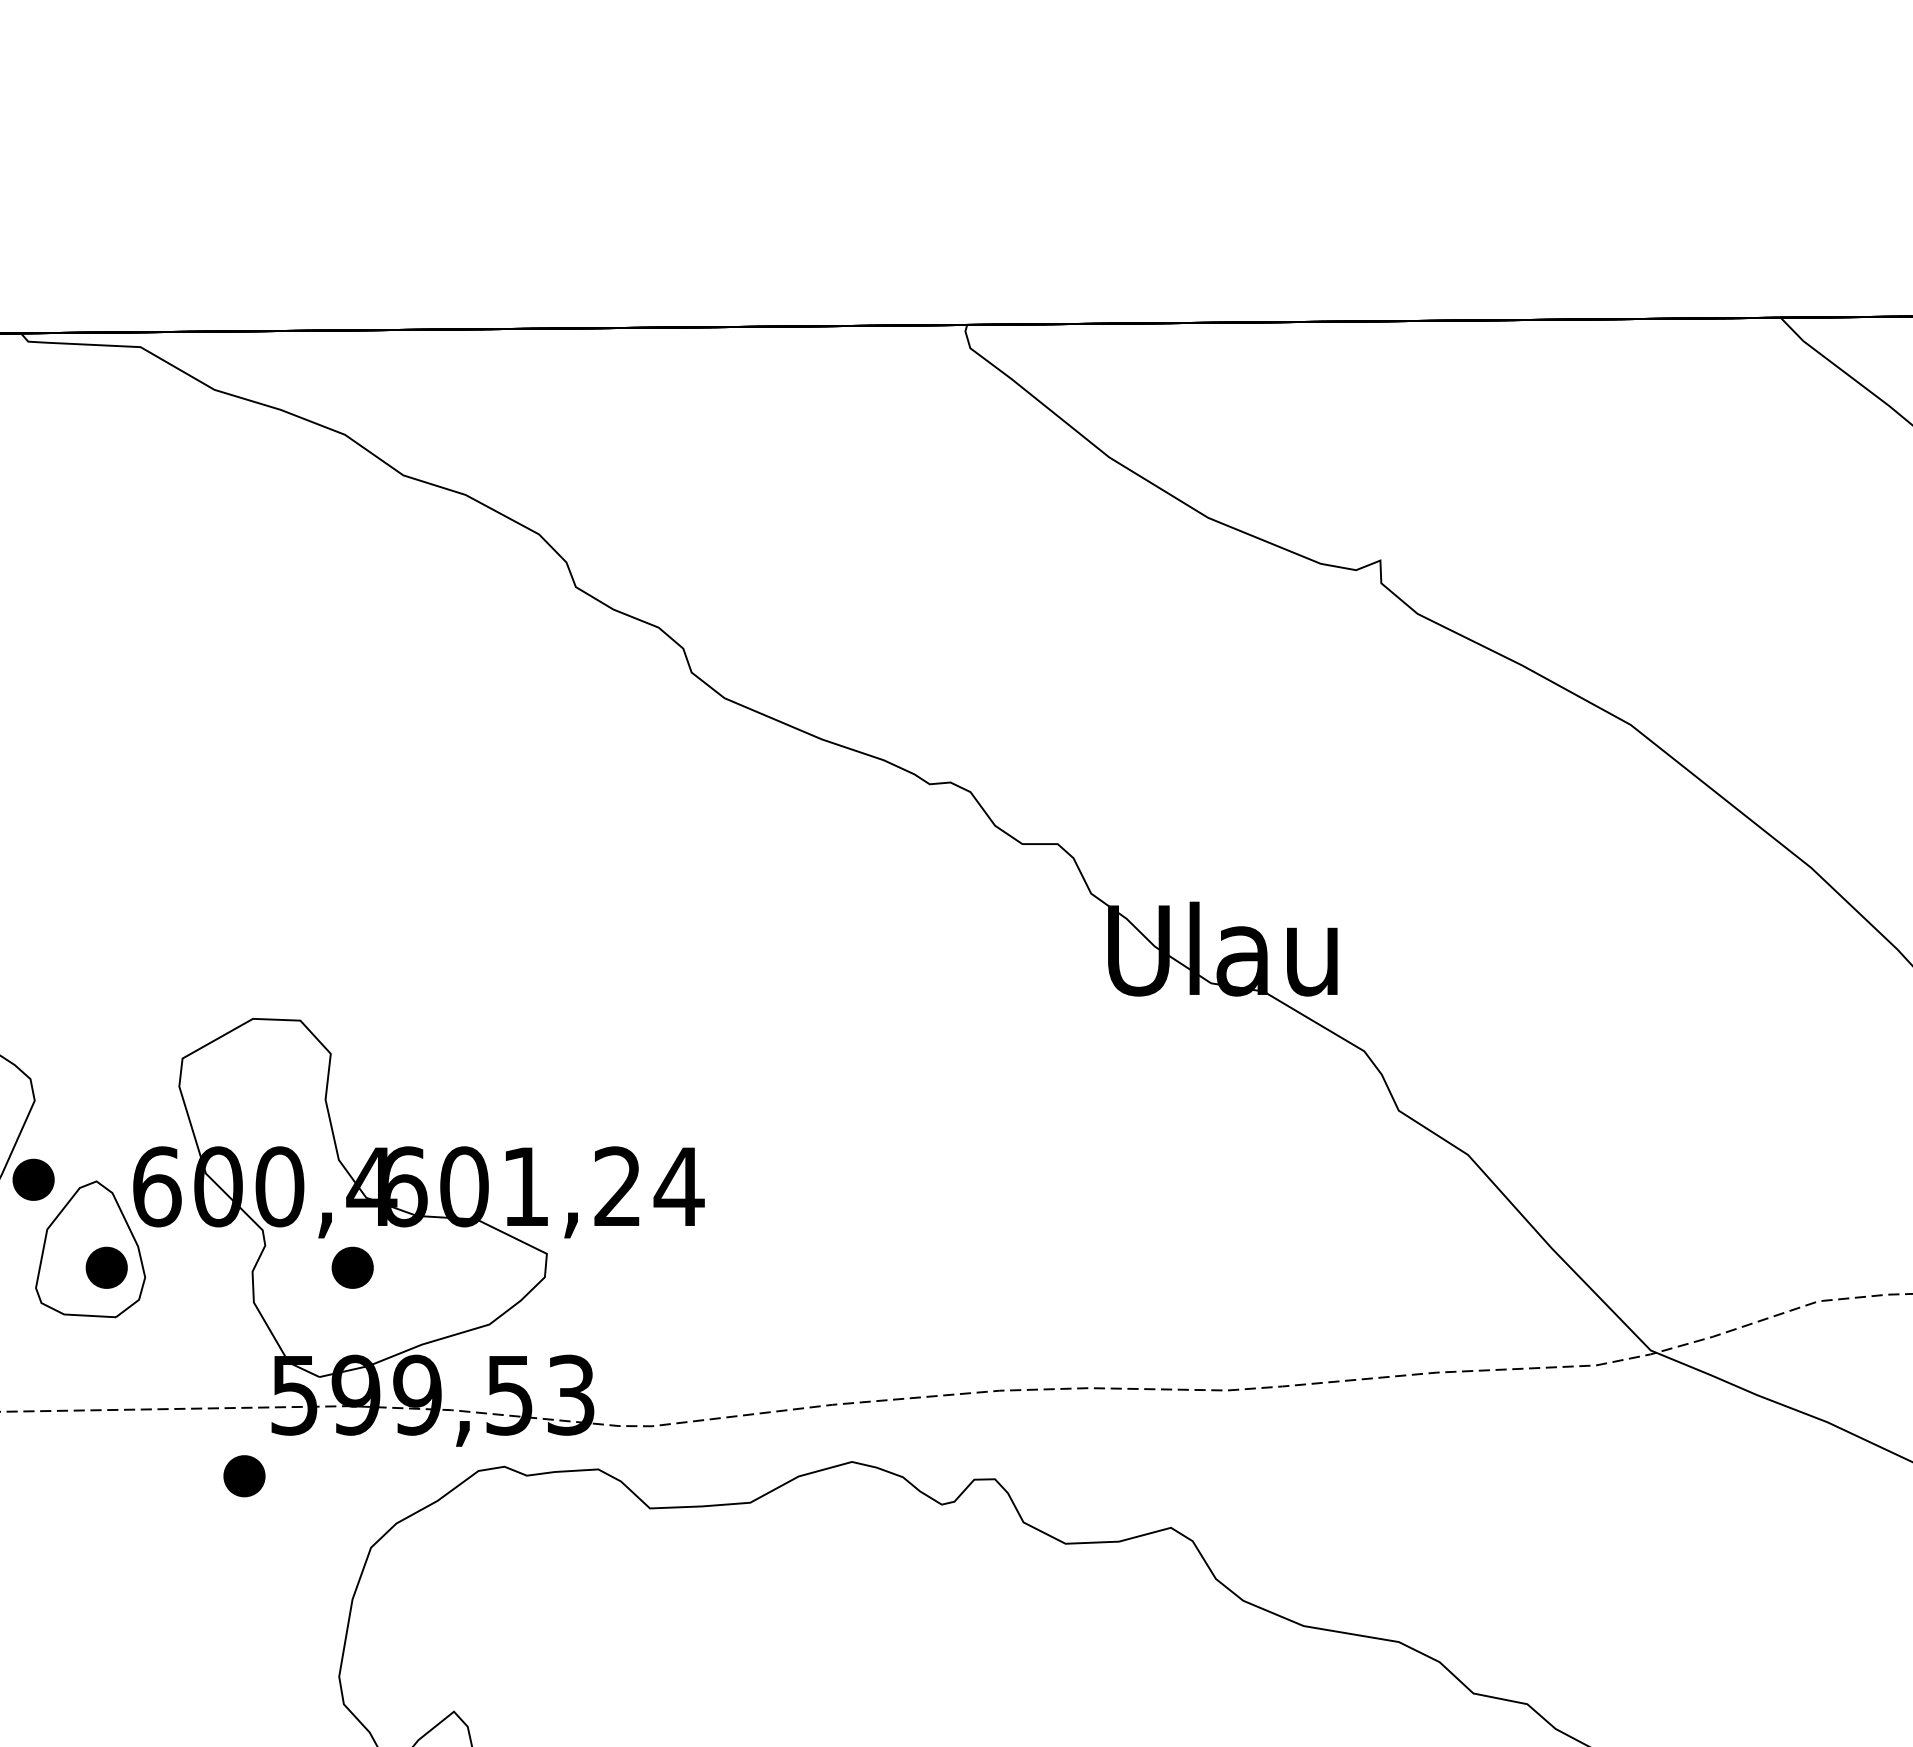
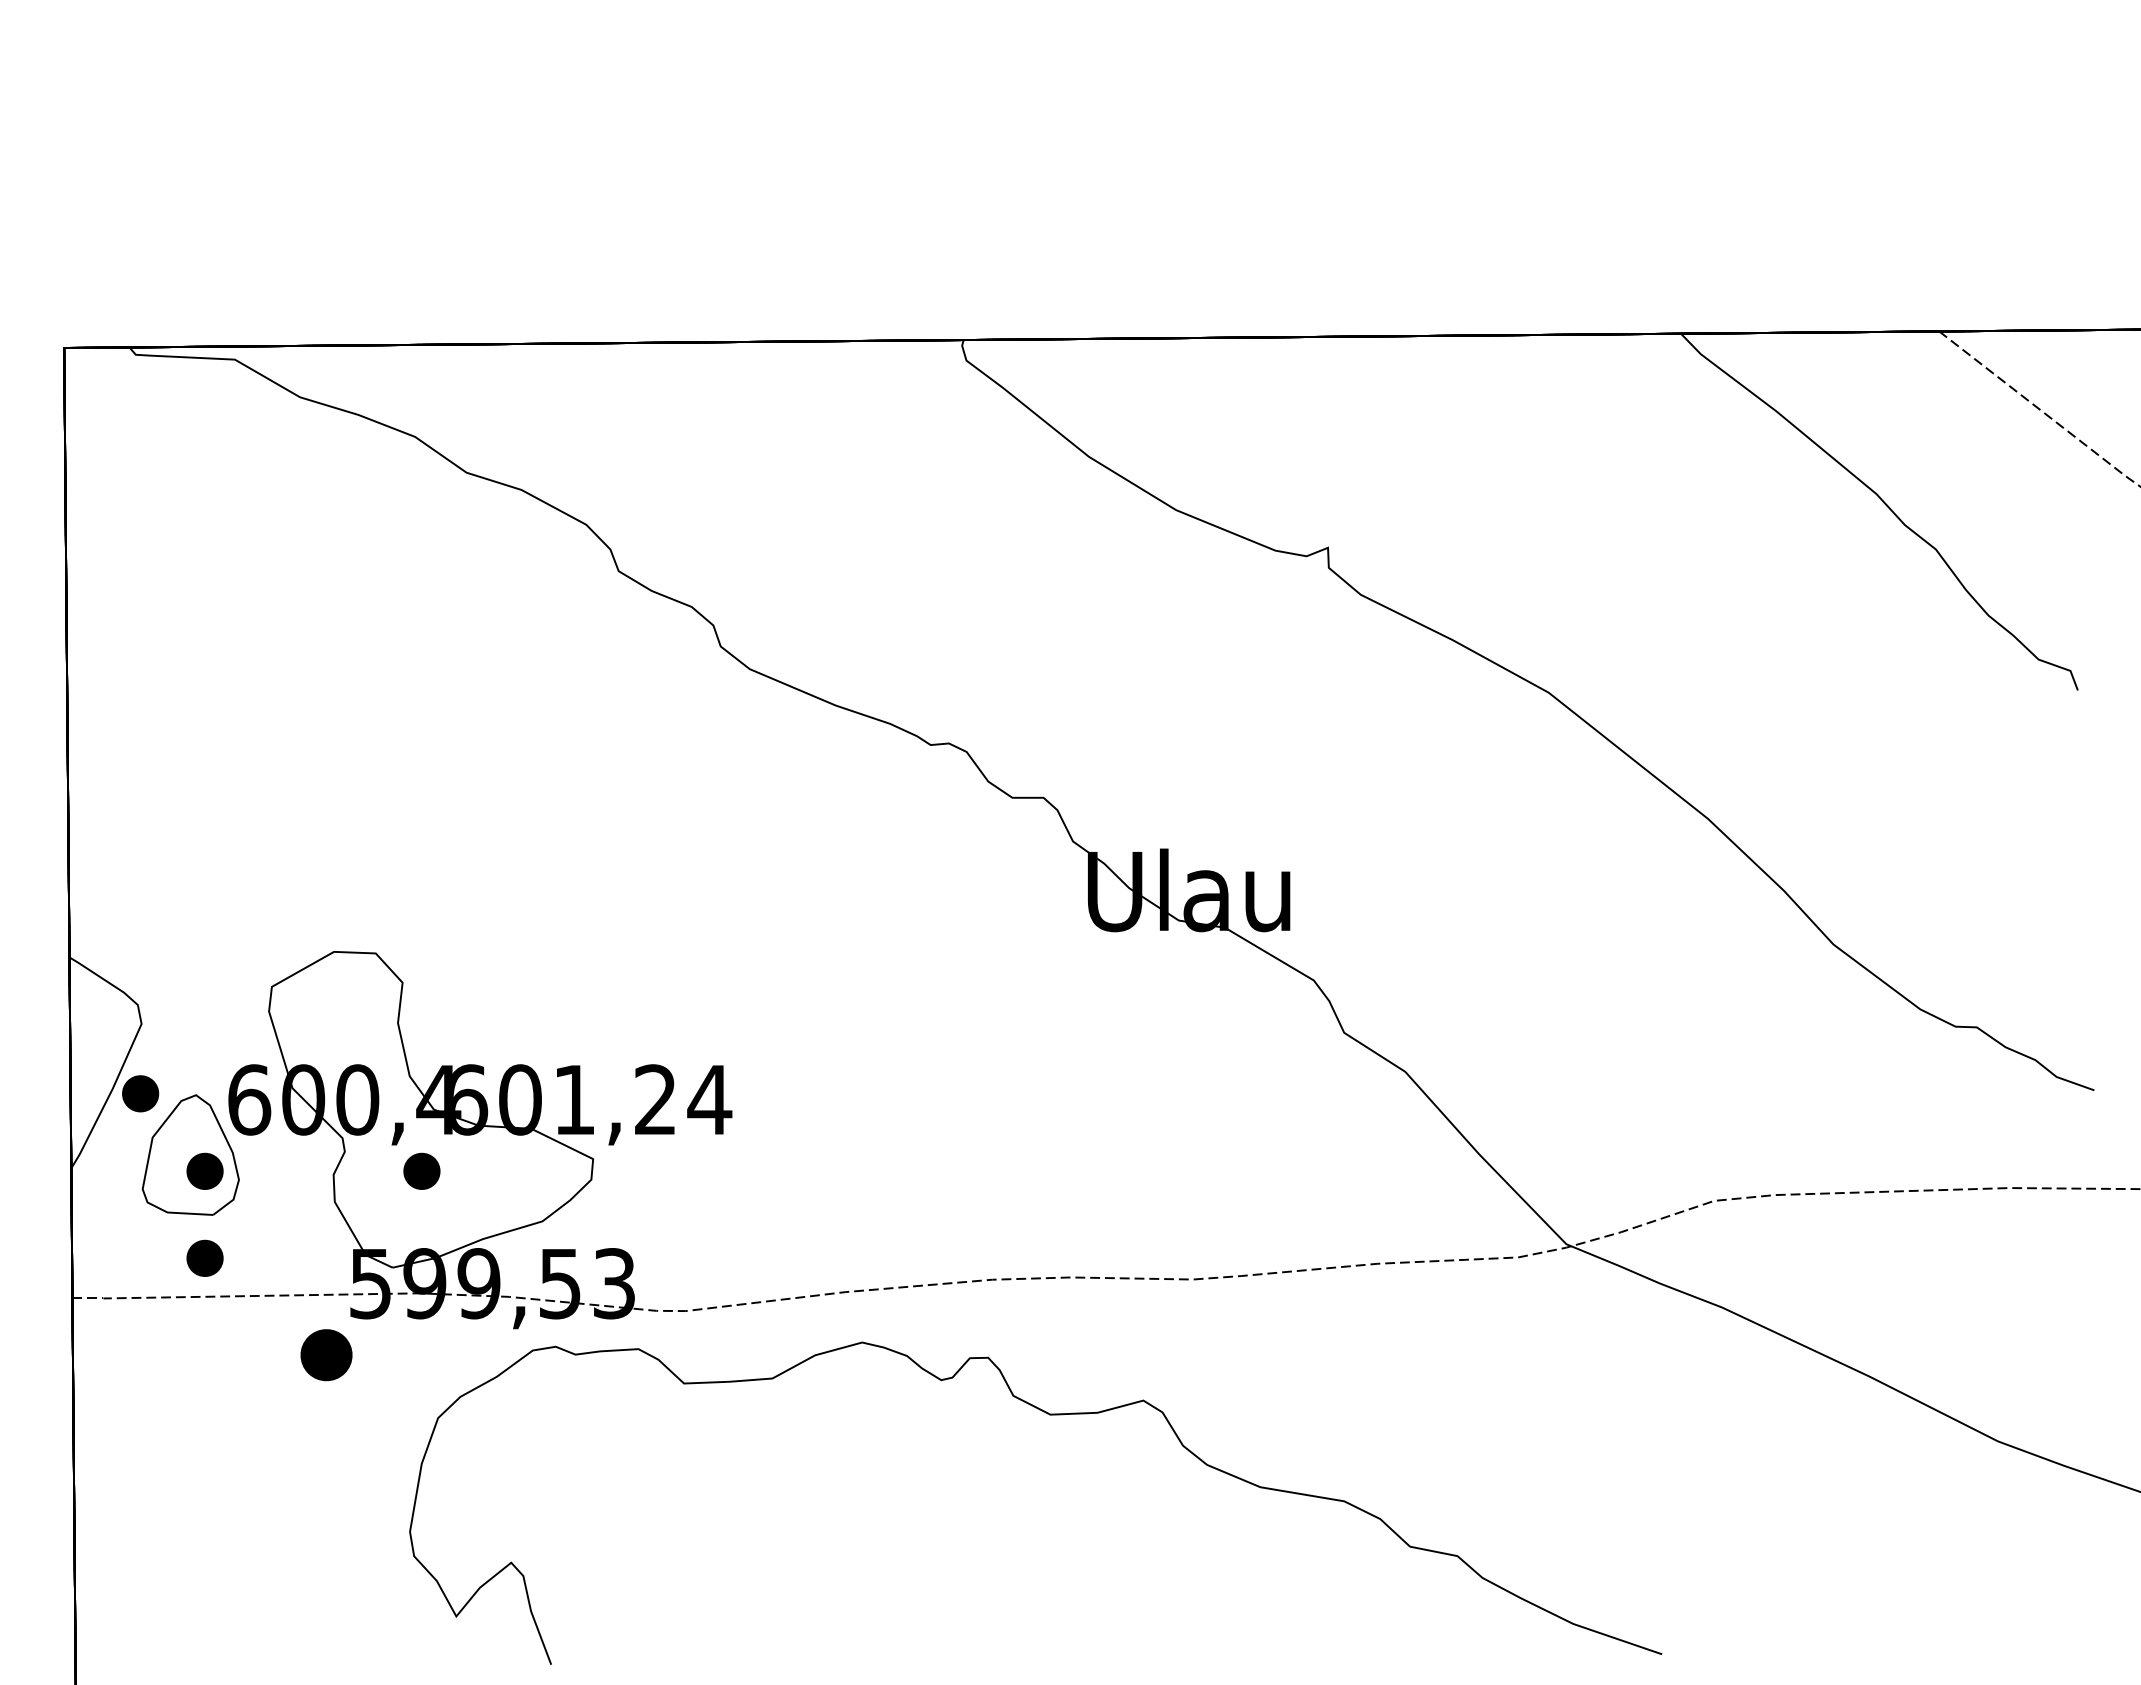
part: (106, 1365) -> (204, 1257), added
part: (244, 1475) -> (326, 1354), size x1.4

